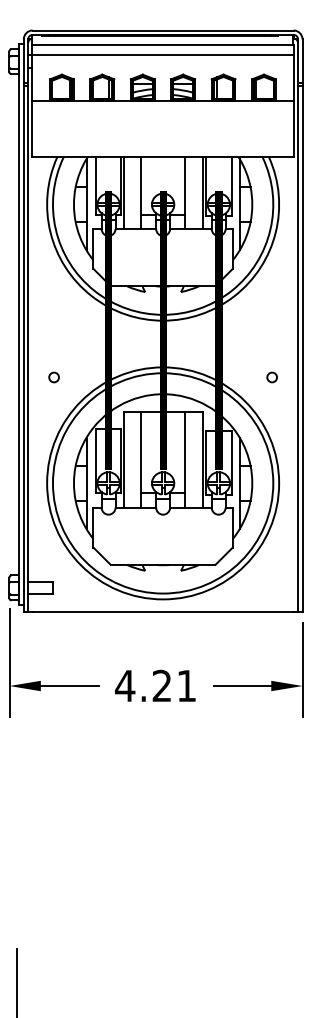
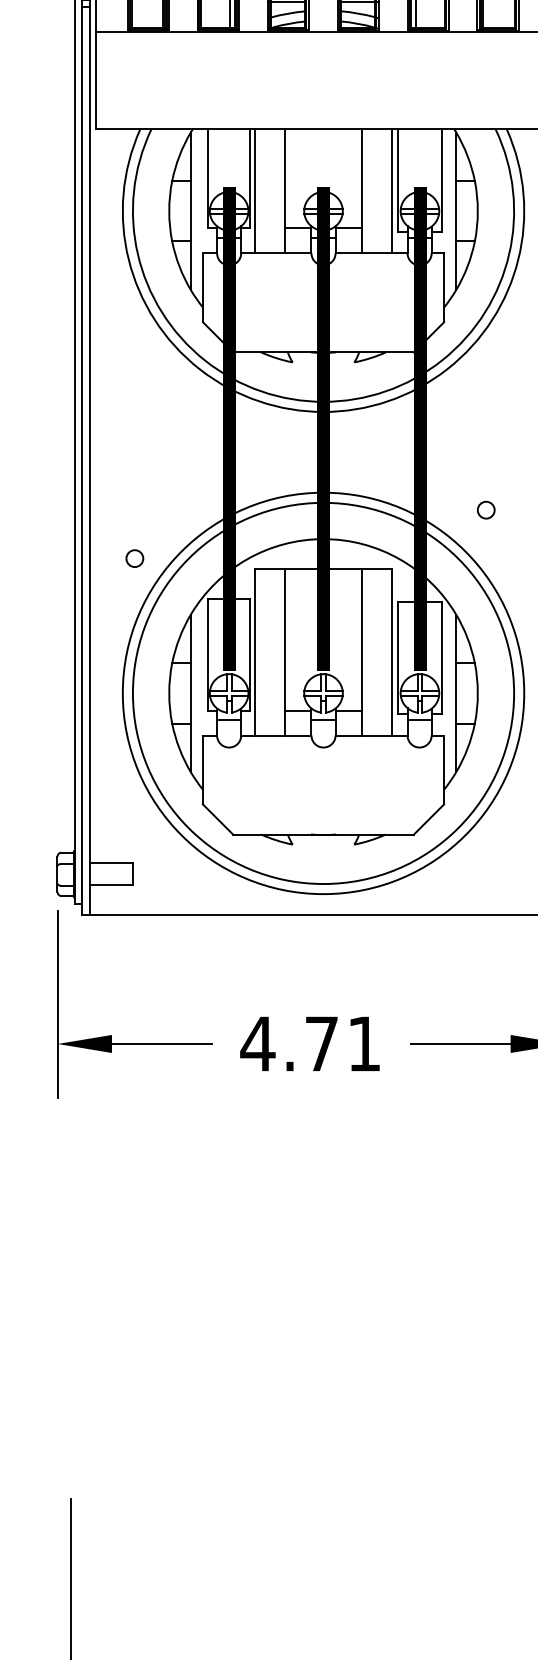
circle: (53, 377) -> (133, 558), moved
circle: (271, 377) -> (485, 510), moved
text: (161, 685) -> (320, 1043), 4.21 -> 4.71

